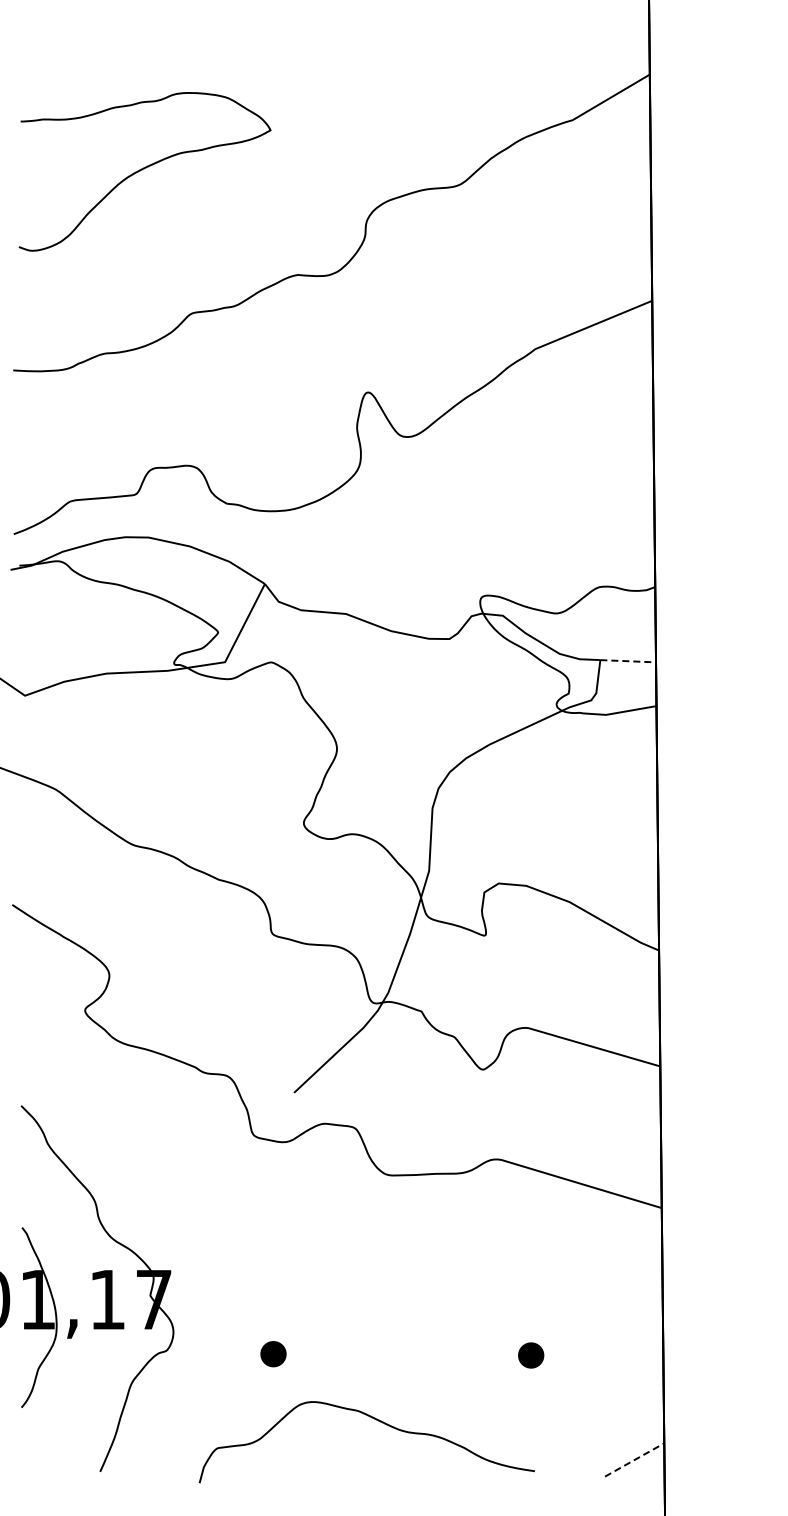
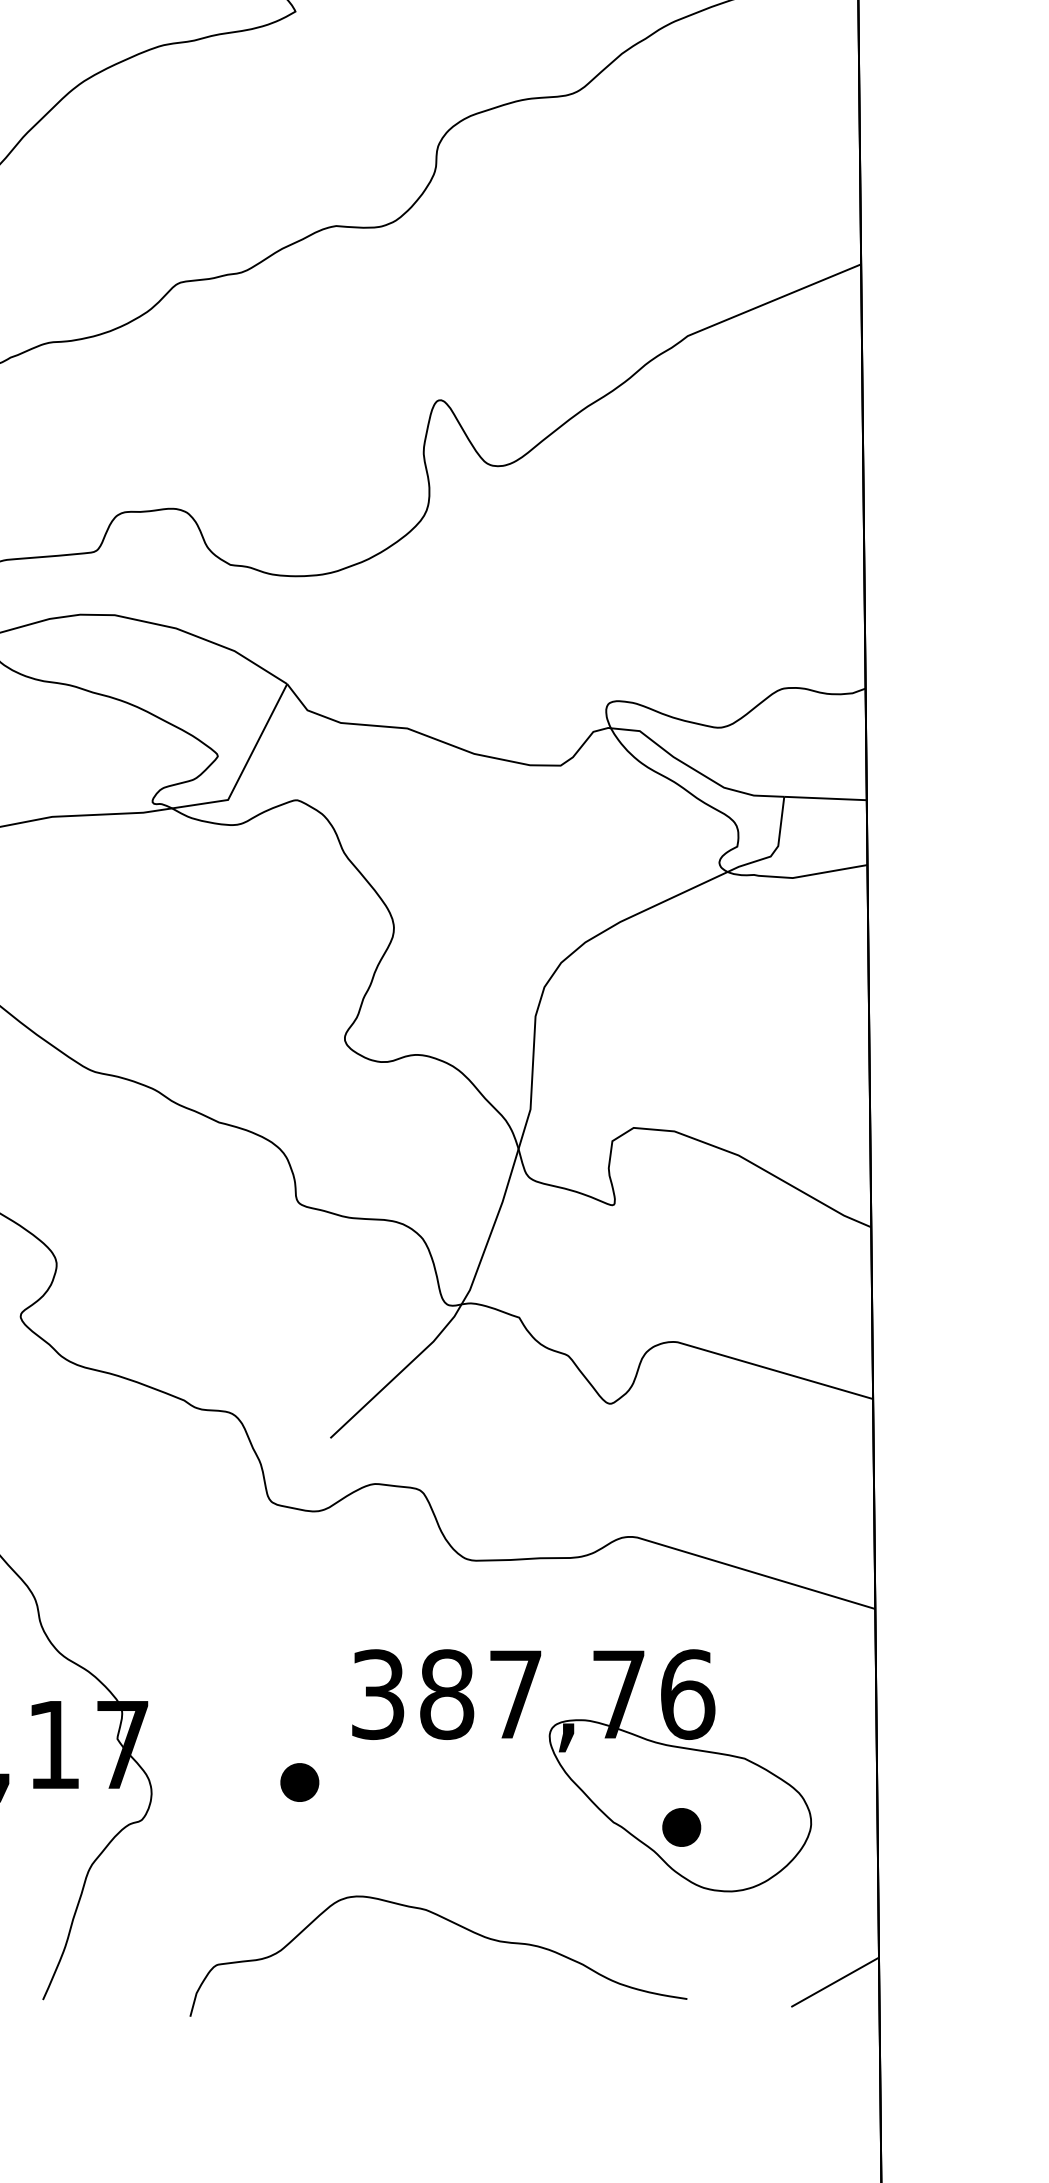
line: (629, 661) -> (827, 798), dashed -> solid
part: (463, 1317) -> (581, 1771), added
part: (273, 1354) -> (299, 1783), moved
line: (634, 1459) -> (834, 1981), dashed -> solid

